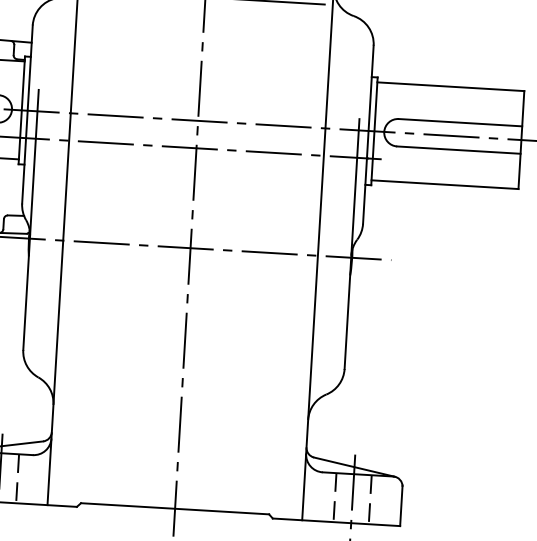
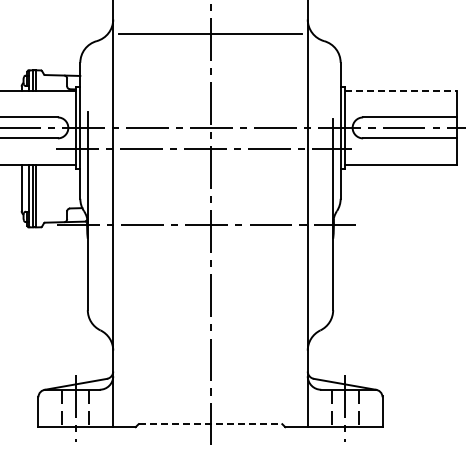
line: (451, 86) -> (401, 90), solid -> dashed
line: (175, 509) -> (210, 424), solid -> dashed

